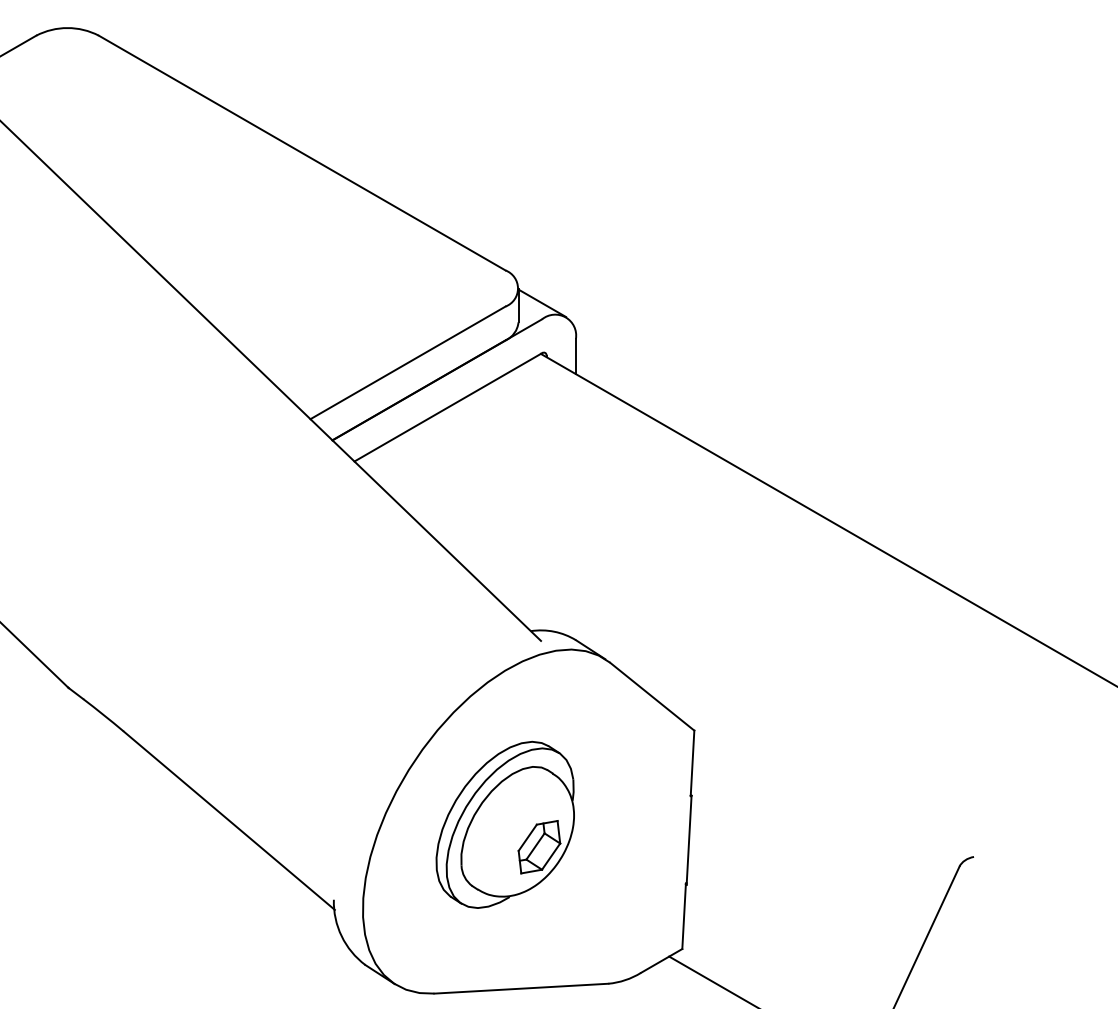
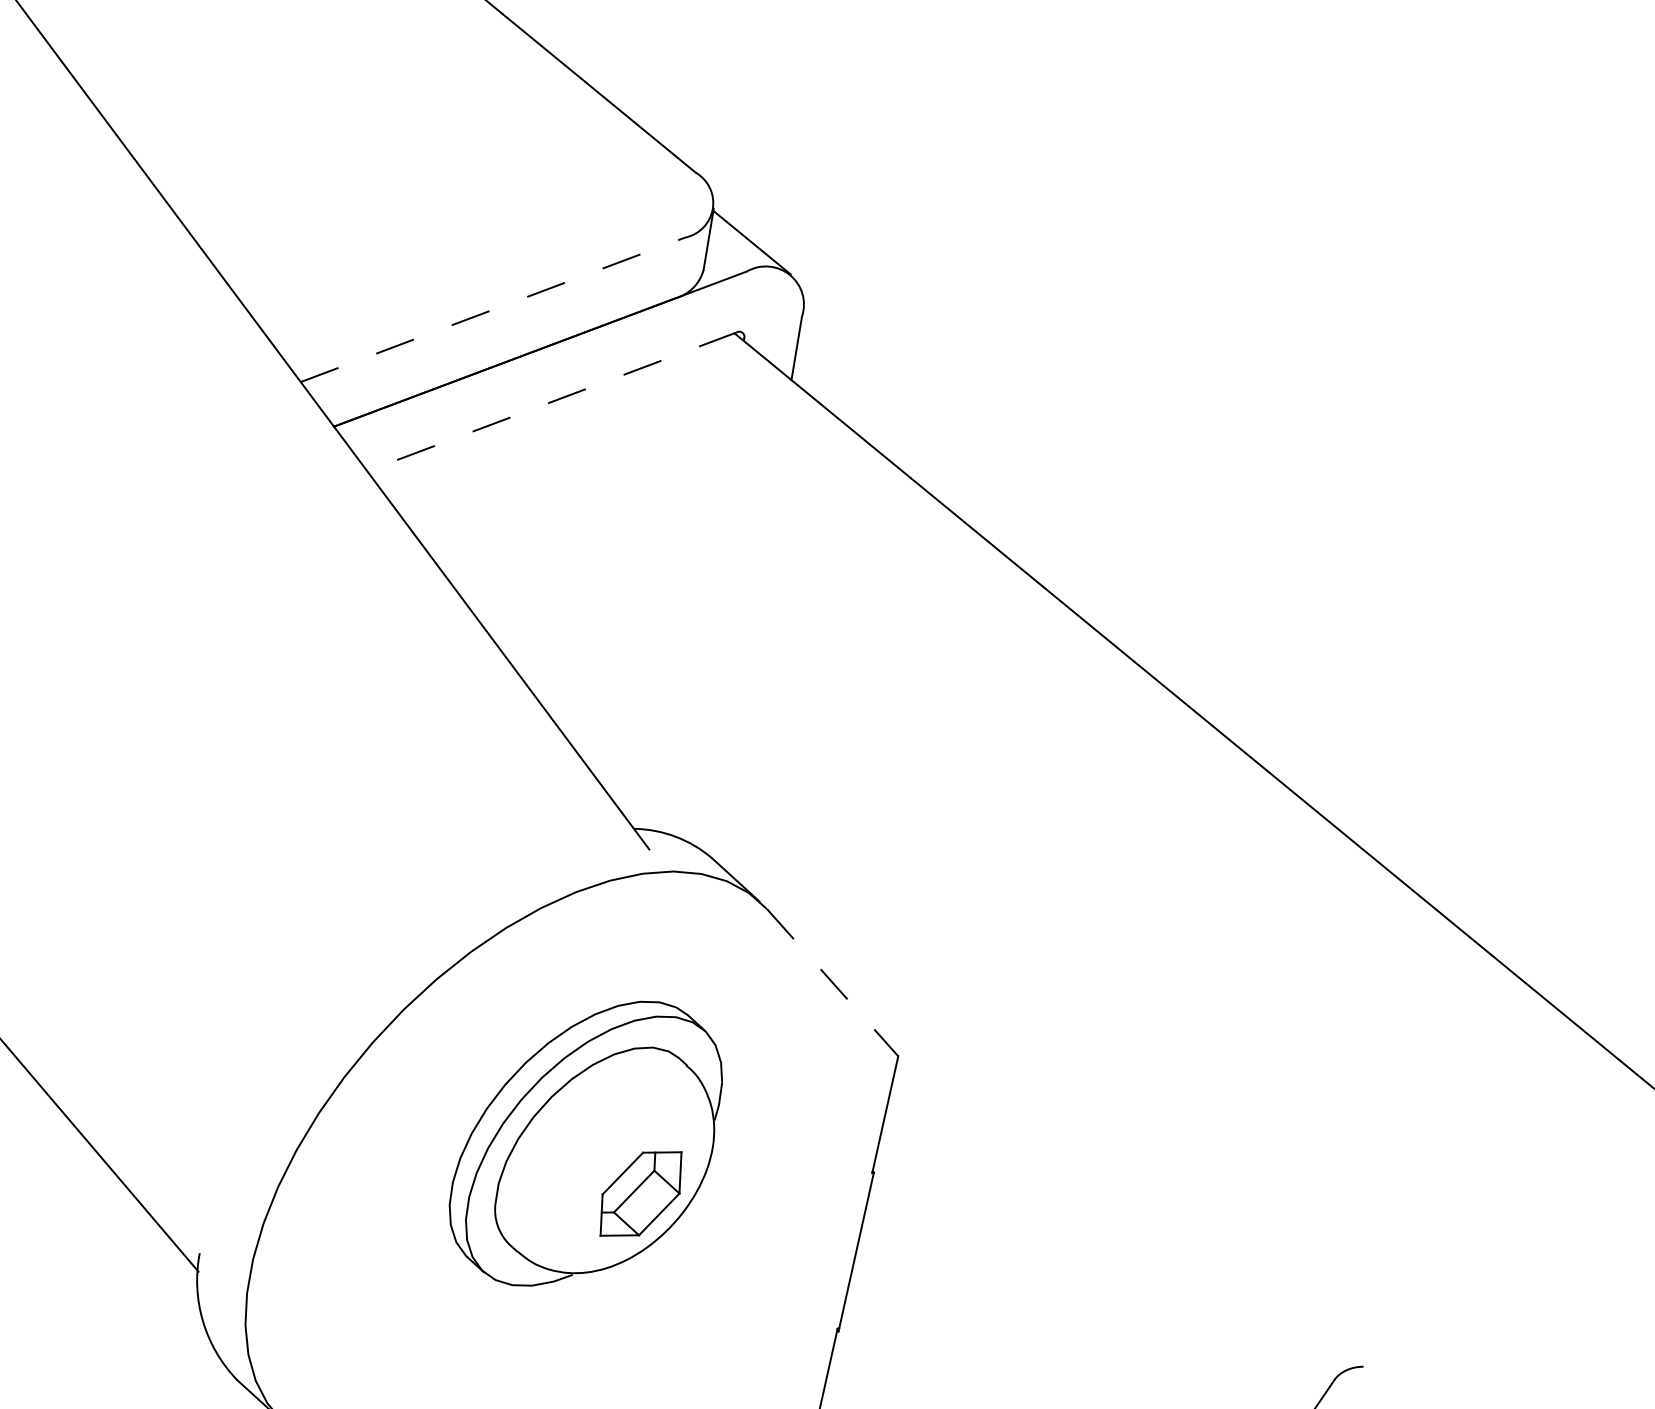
line: (408, 362) -> (493, 309), solid -> dashed
line: (447, 407) -> (550, 401), solid -> dashed
line: (652, 696) -> (833, 982), solid -> dashed
part: (504, 824) -> (584, 1142), moved

